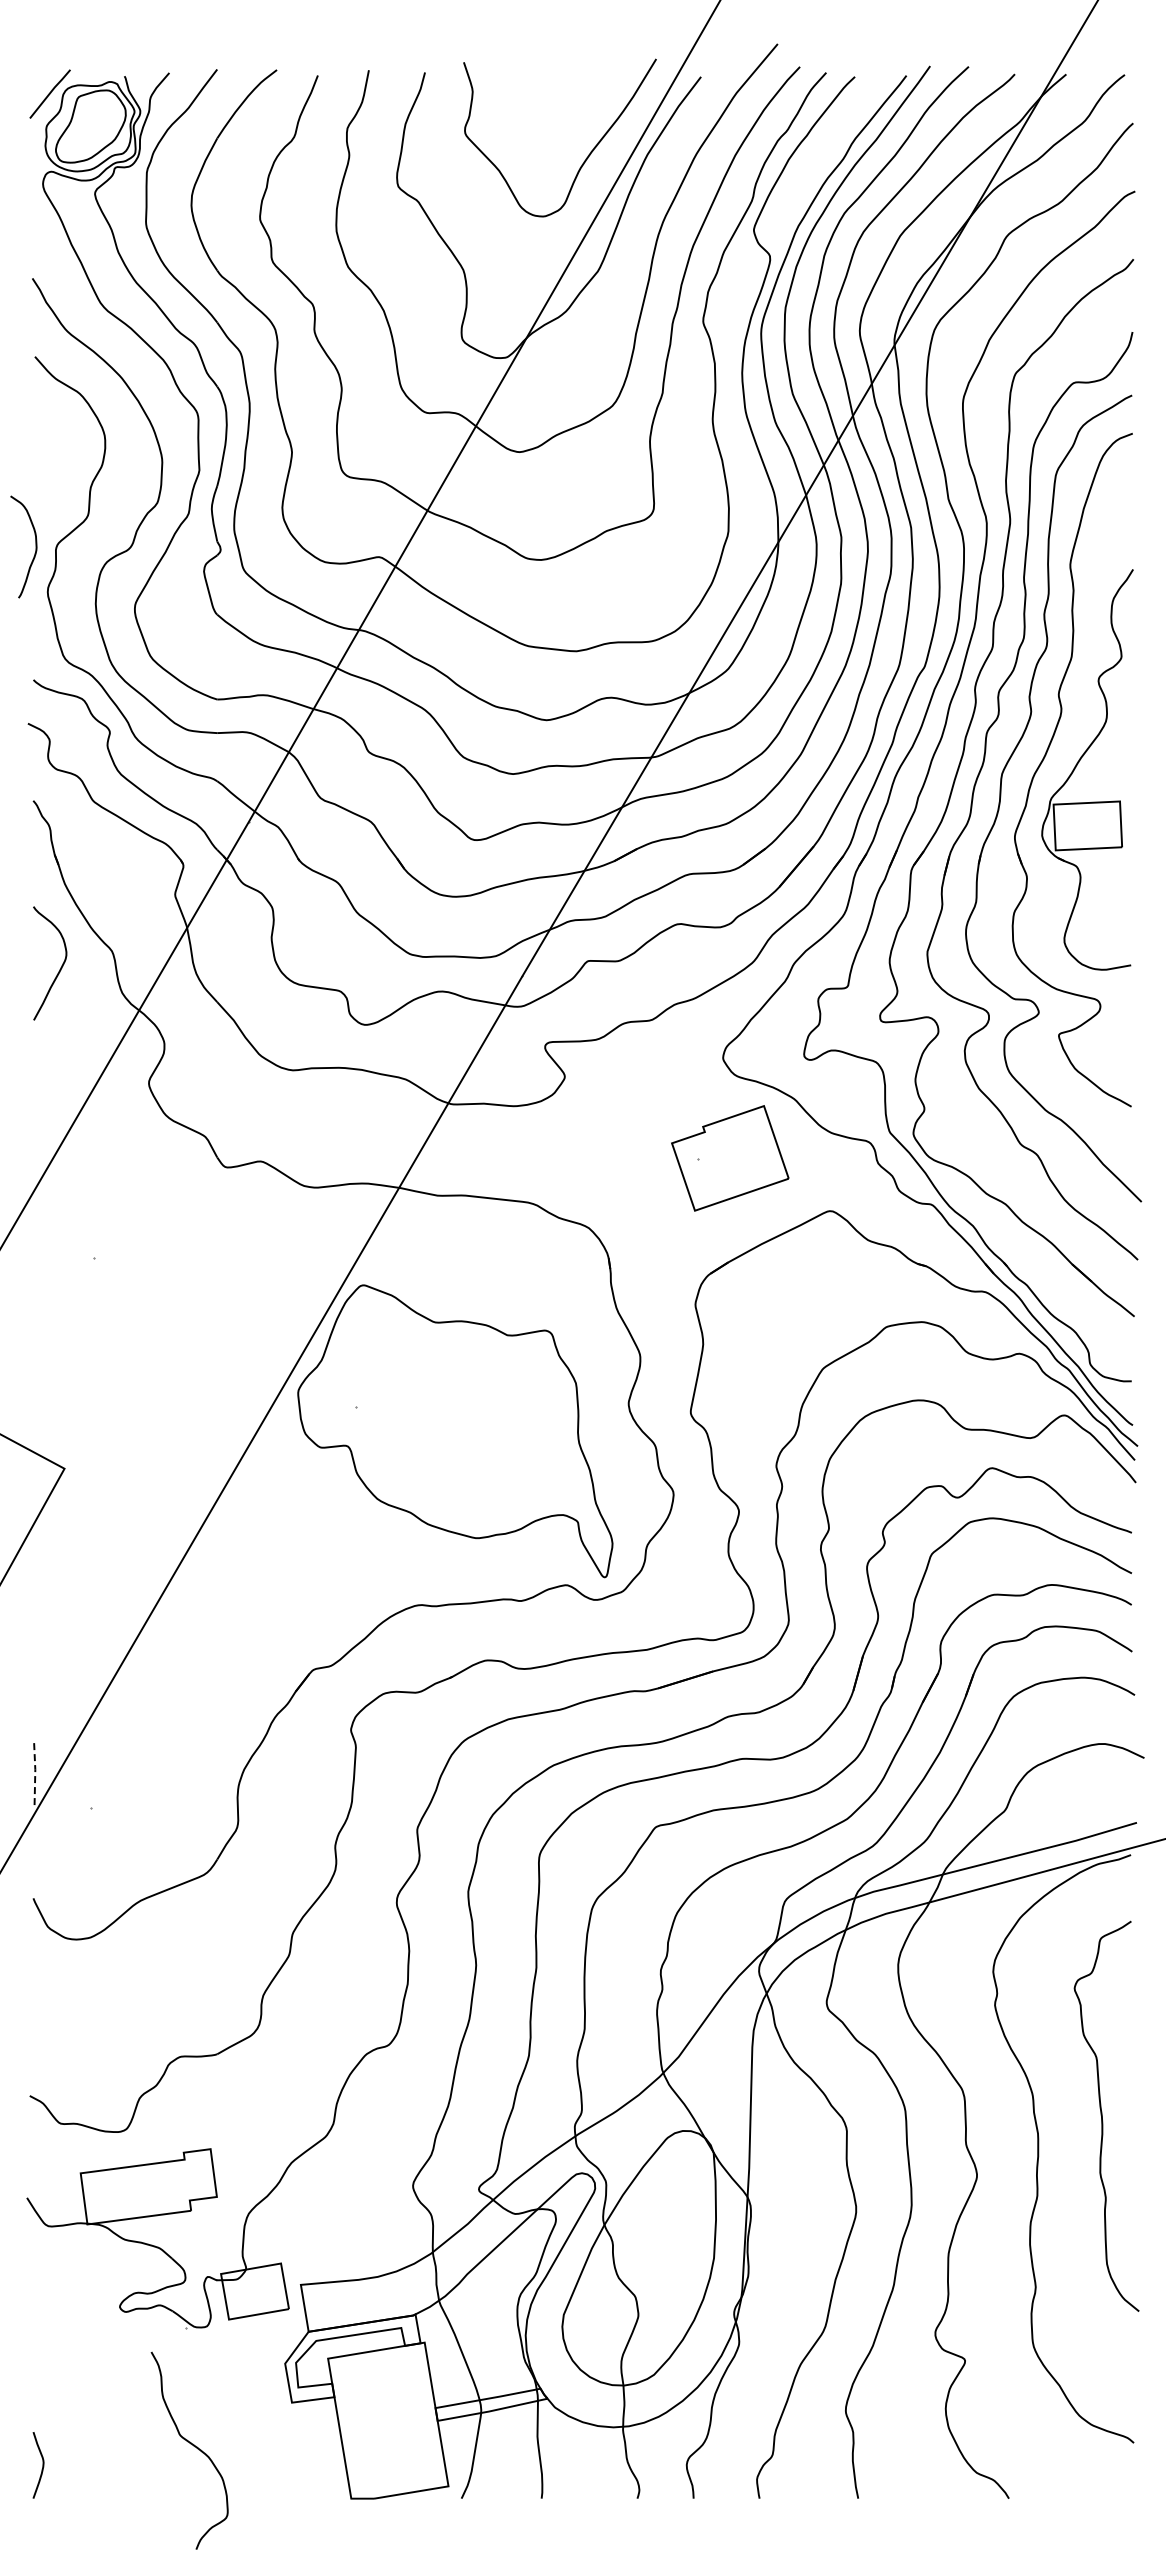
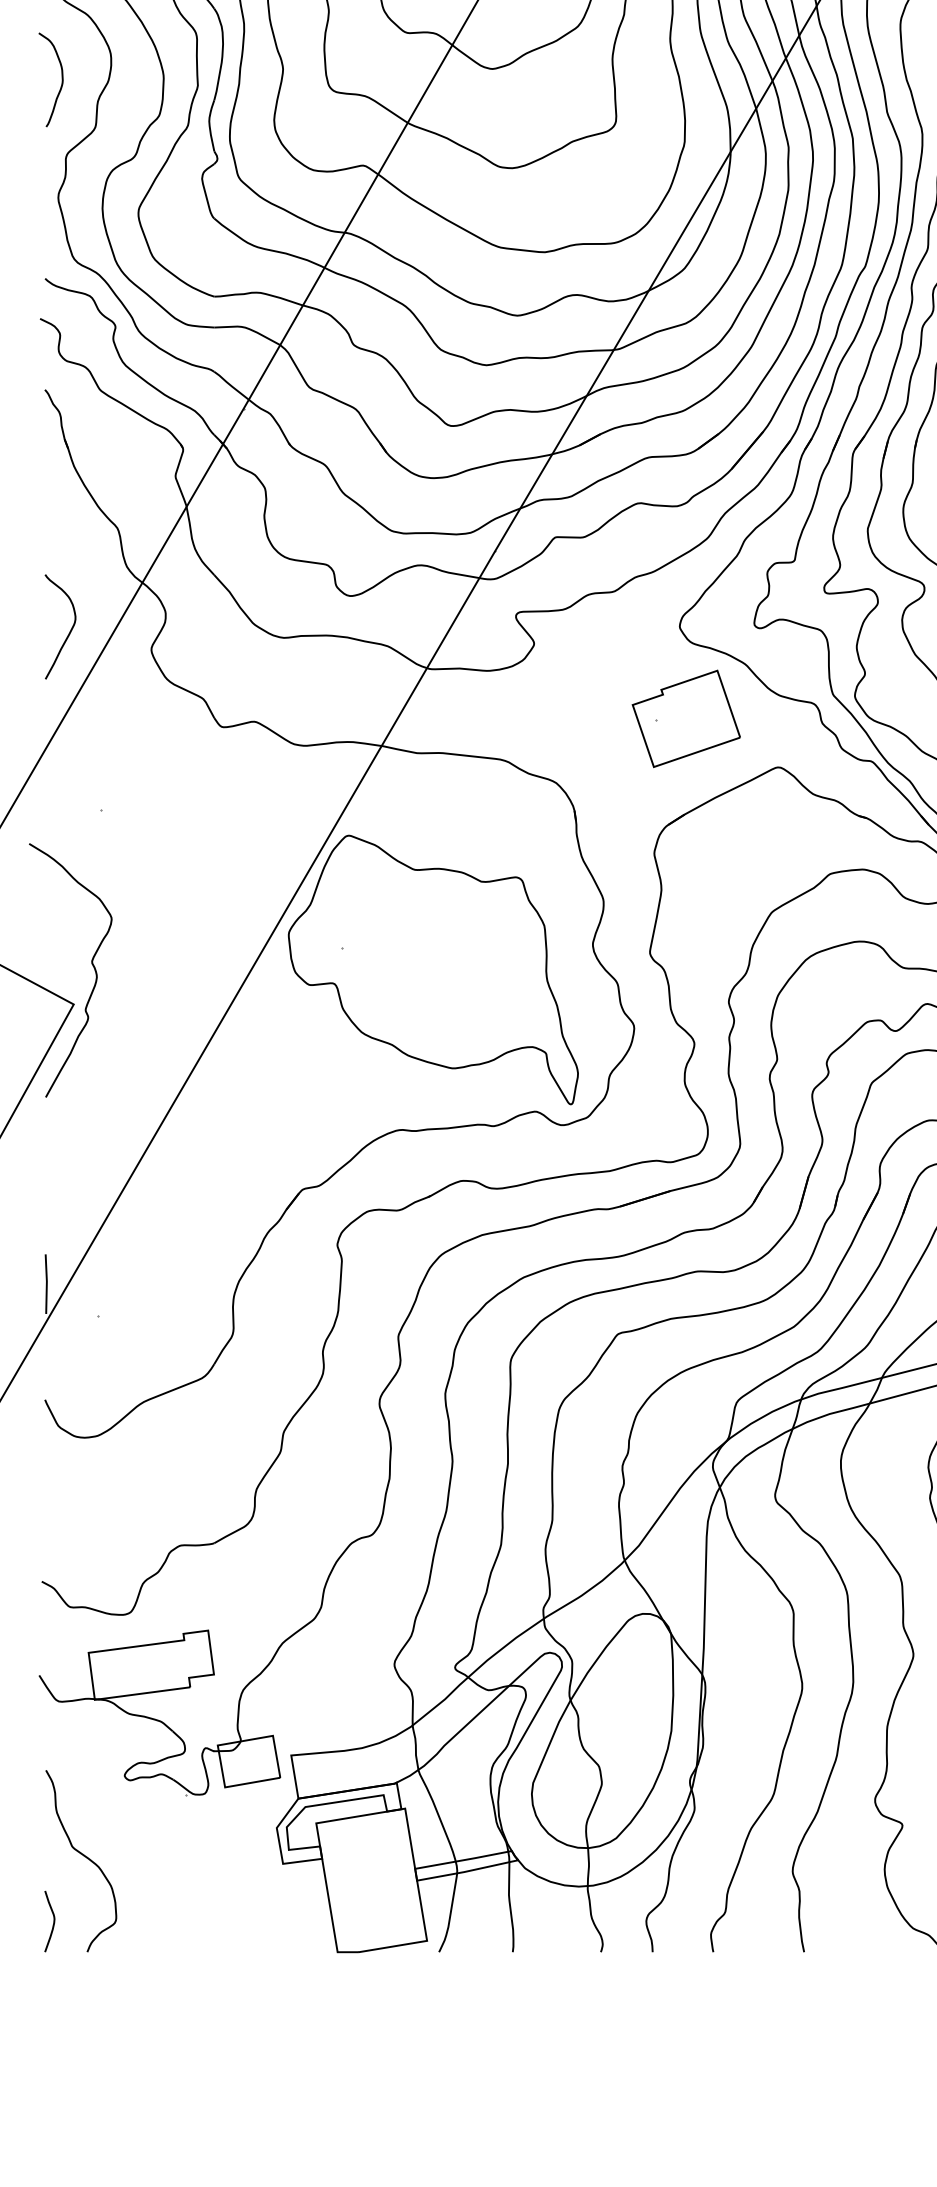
curve: (35, 546) -> (61, 79), moved
curve: (60, 967) -> (70, 630), moved
curve: (83, 1424) -> (91, 963), added
line: (35, 1771) -> (47, 1283), dashed -> solid
curve: (193, 2446) -> (84, 1857), moved

